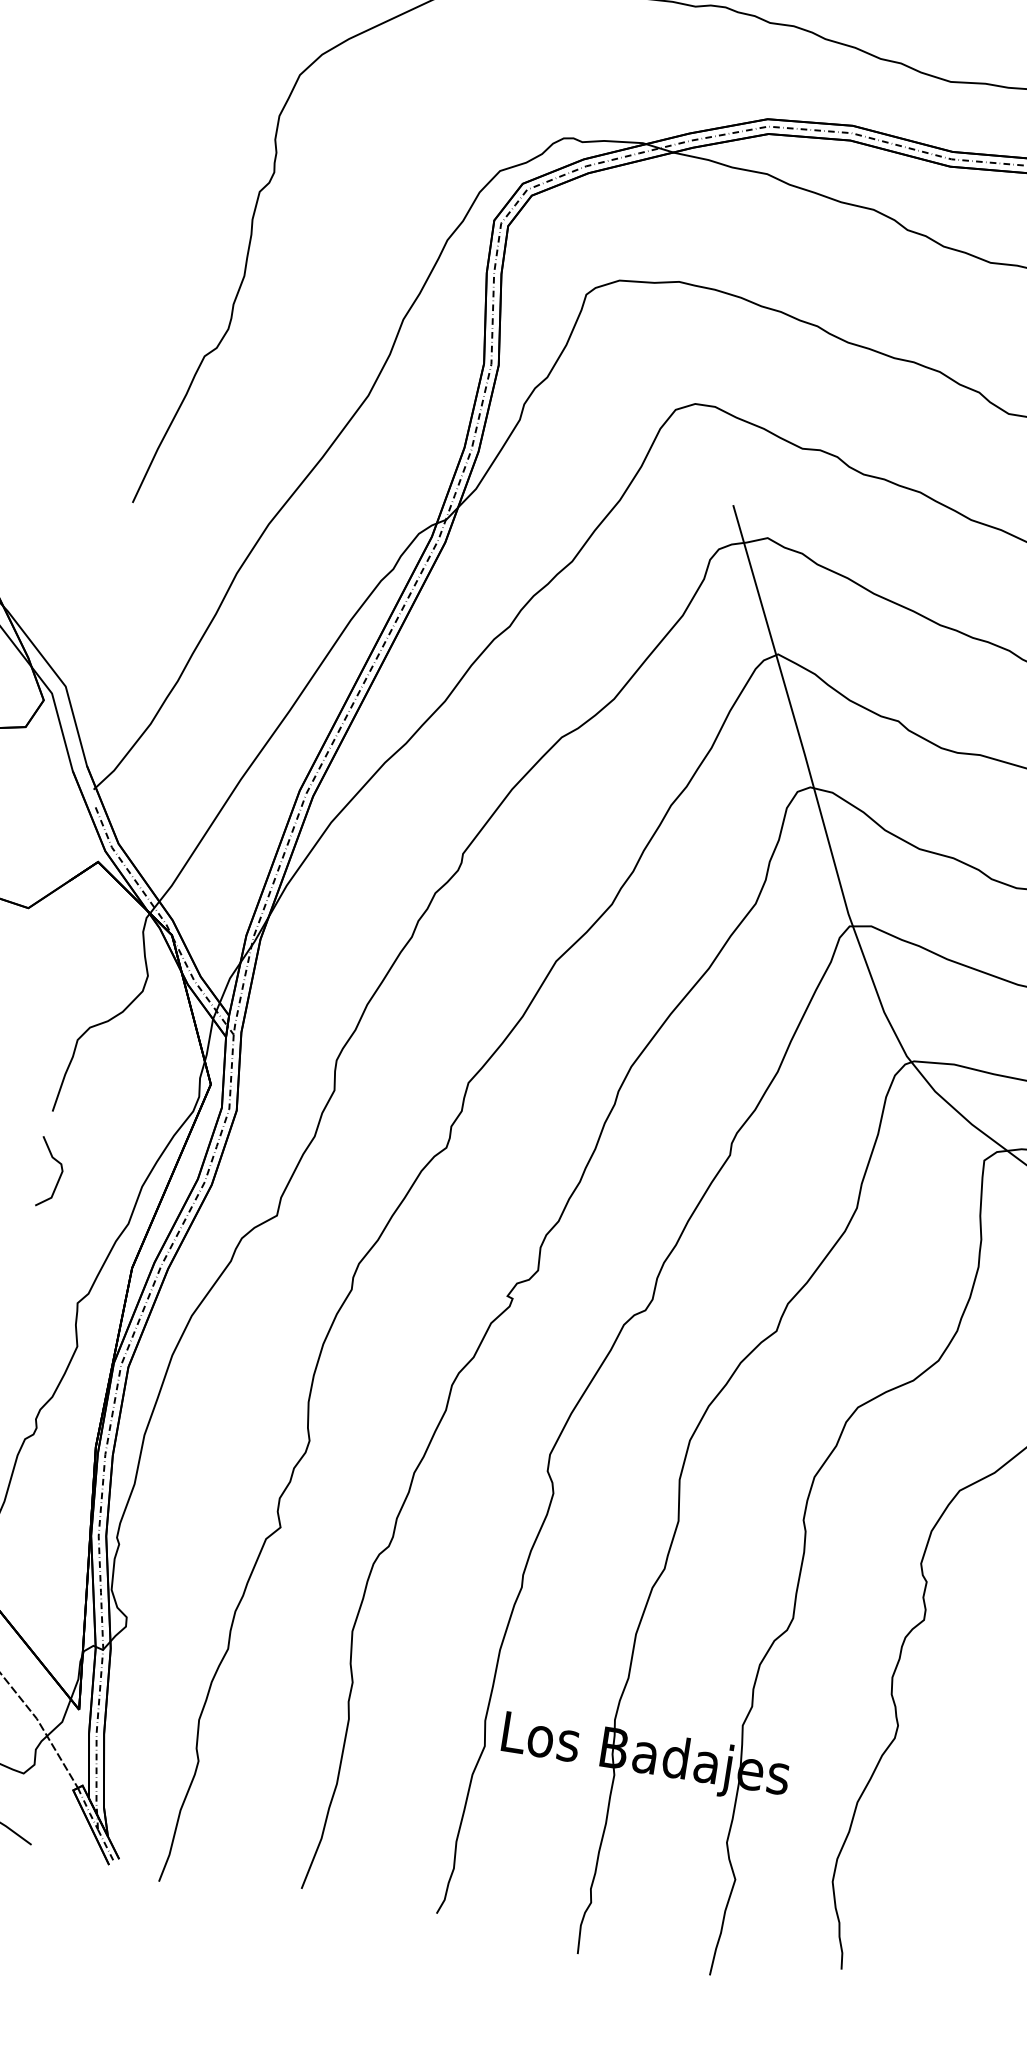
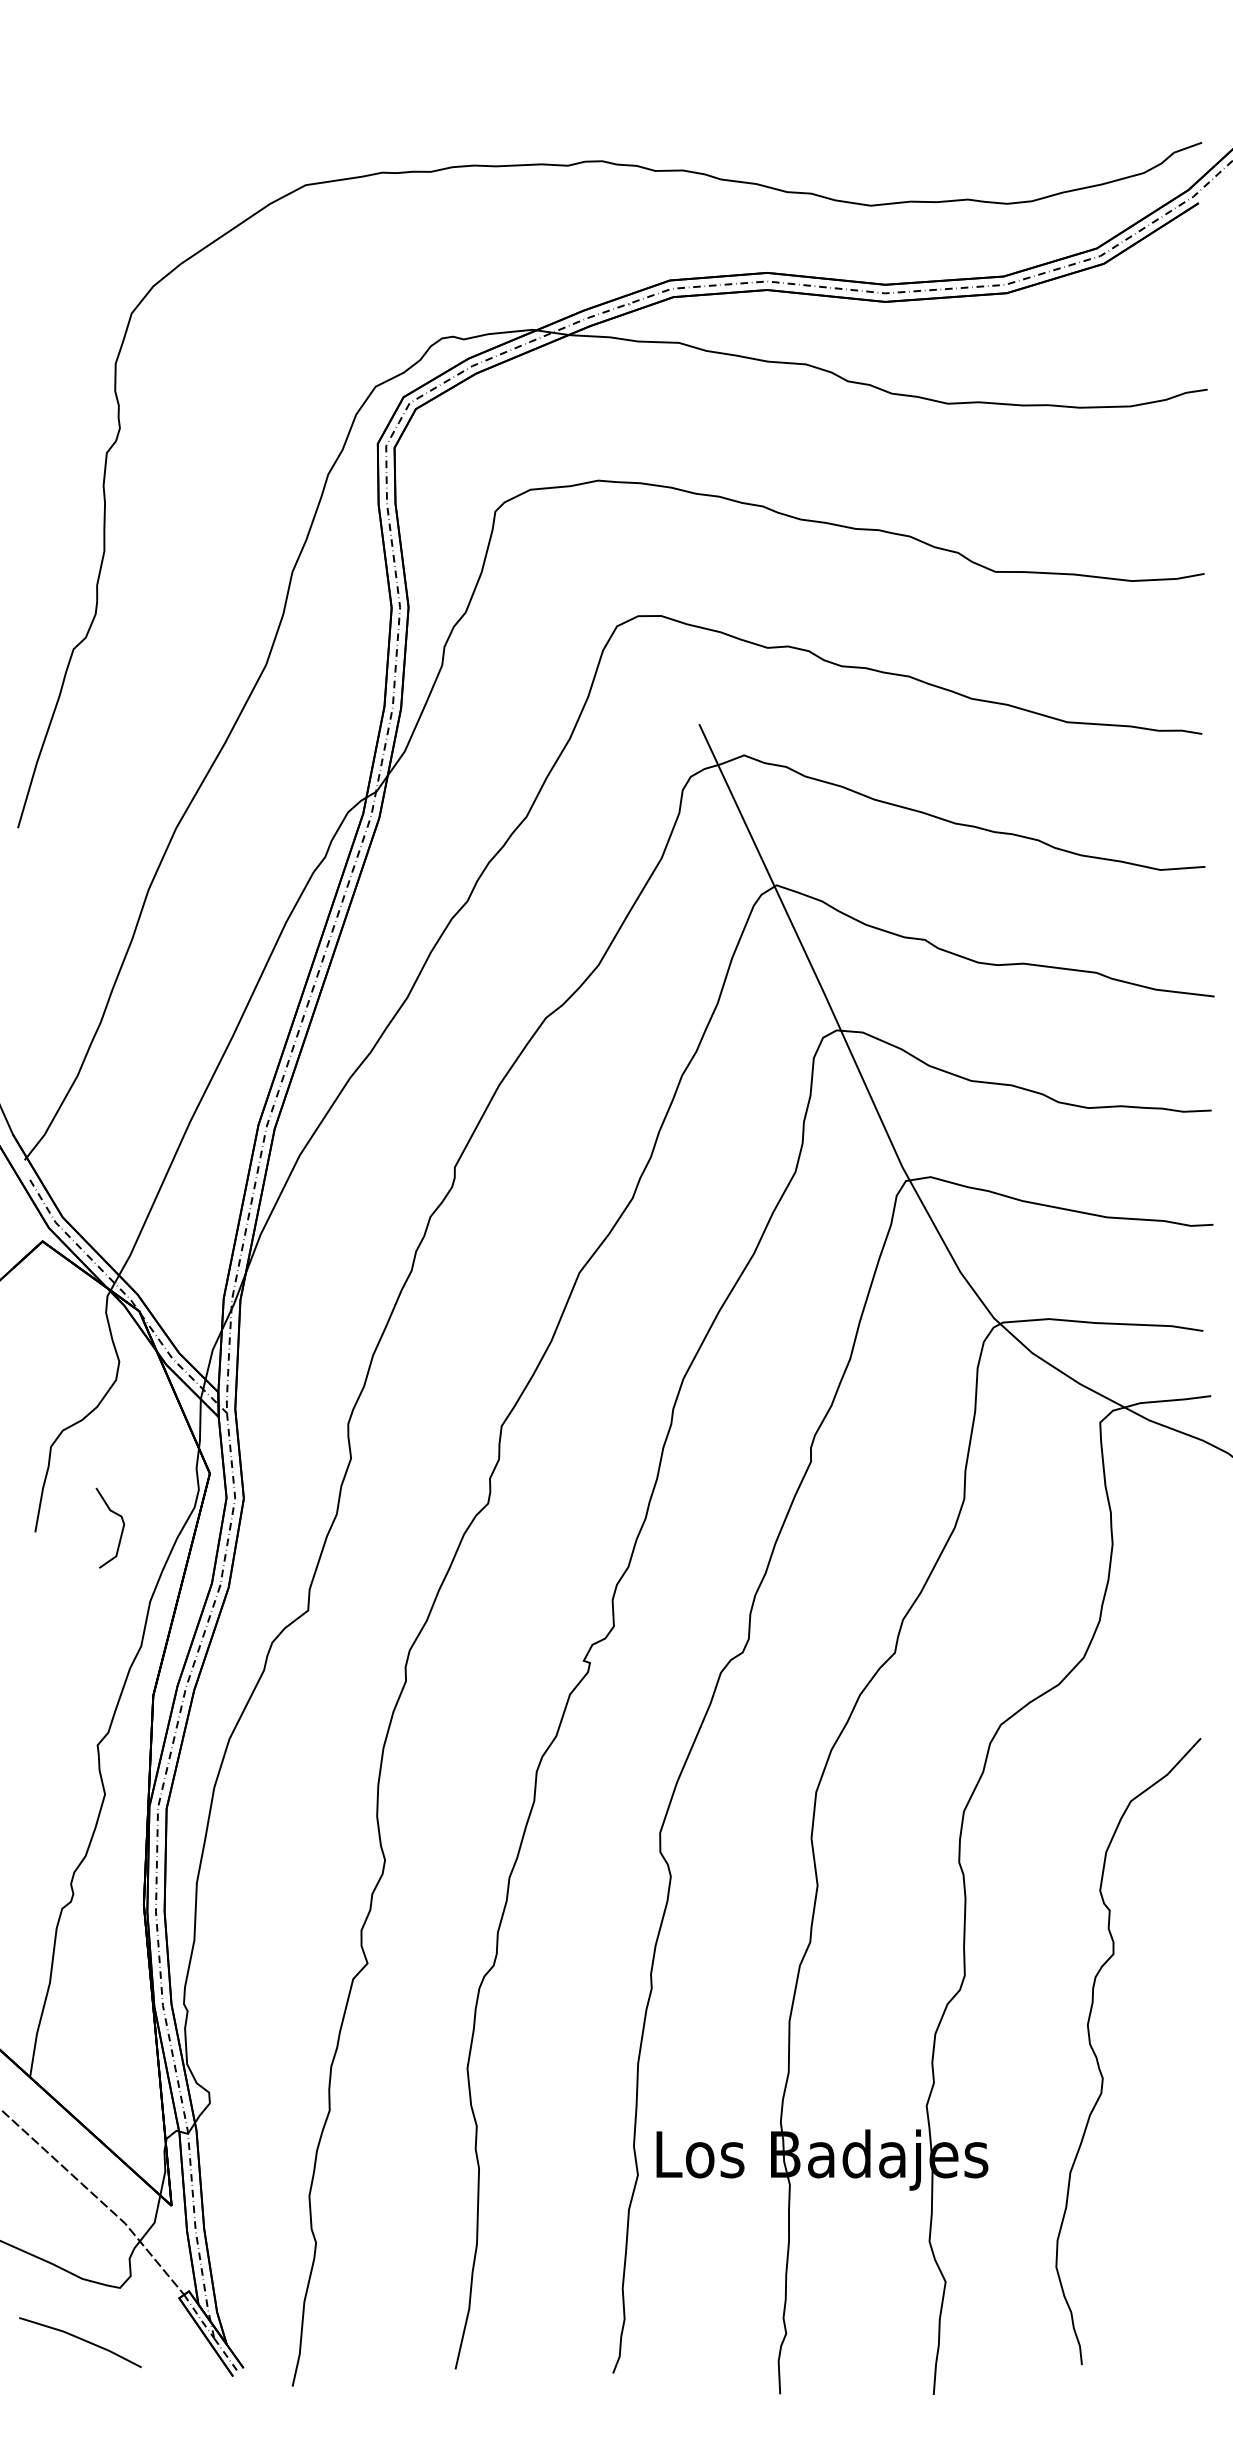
curve: (59, 1176) -> (121, 1530), moved

